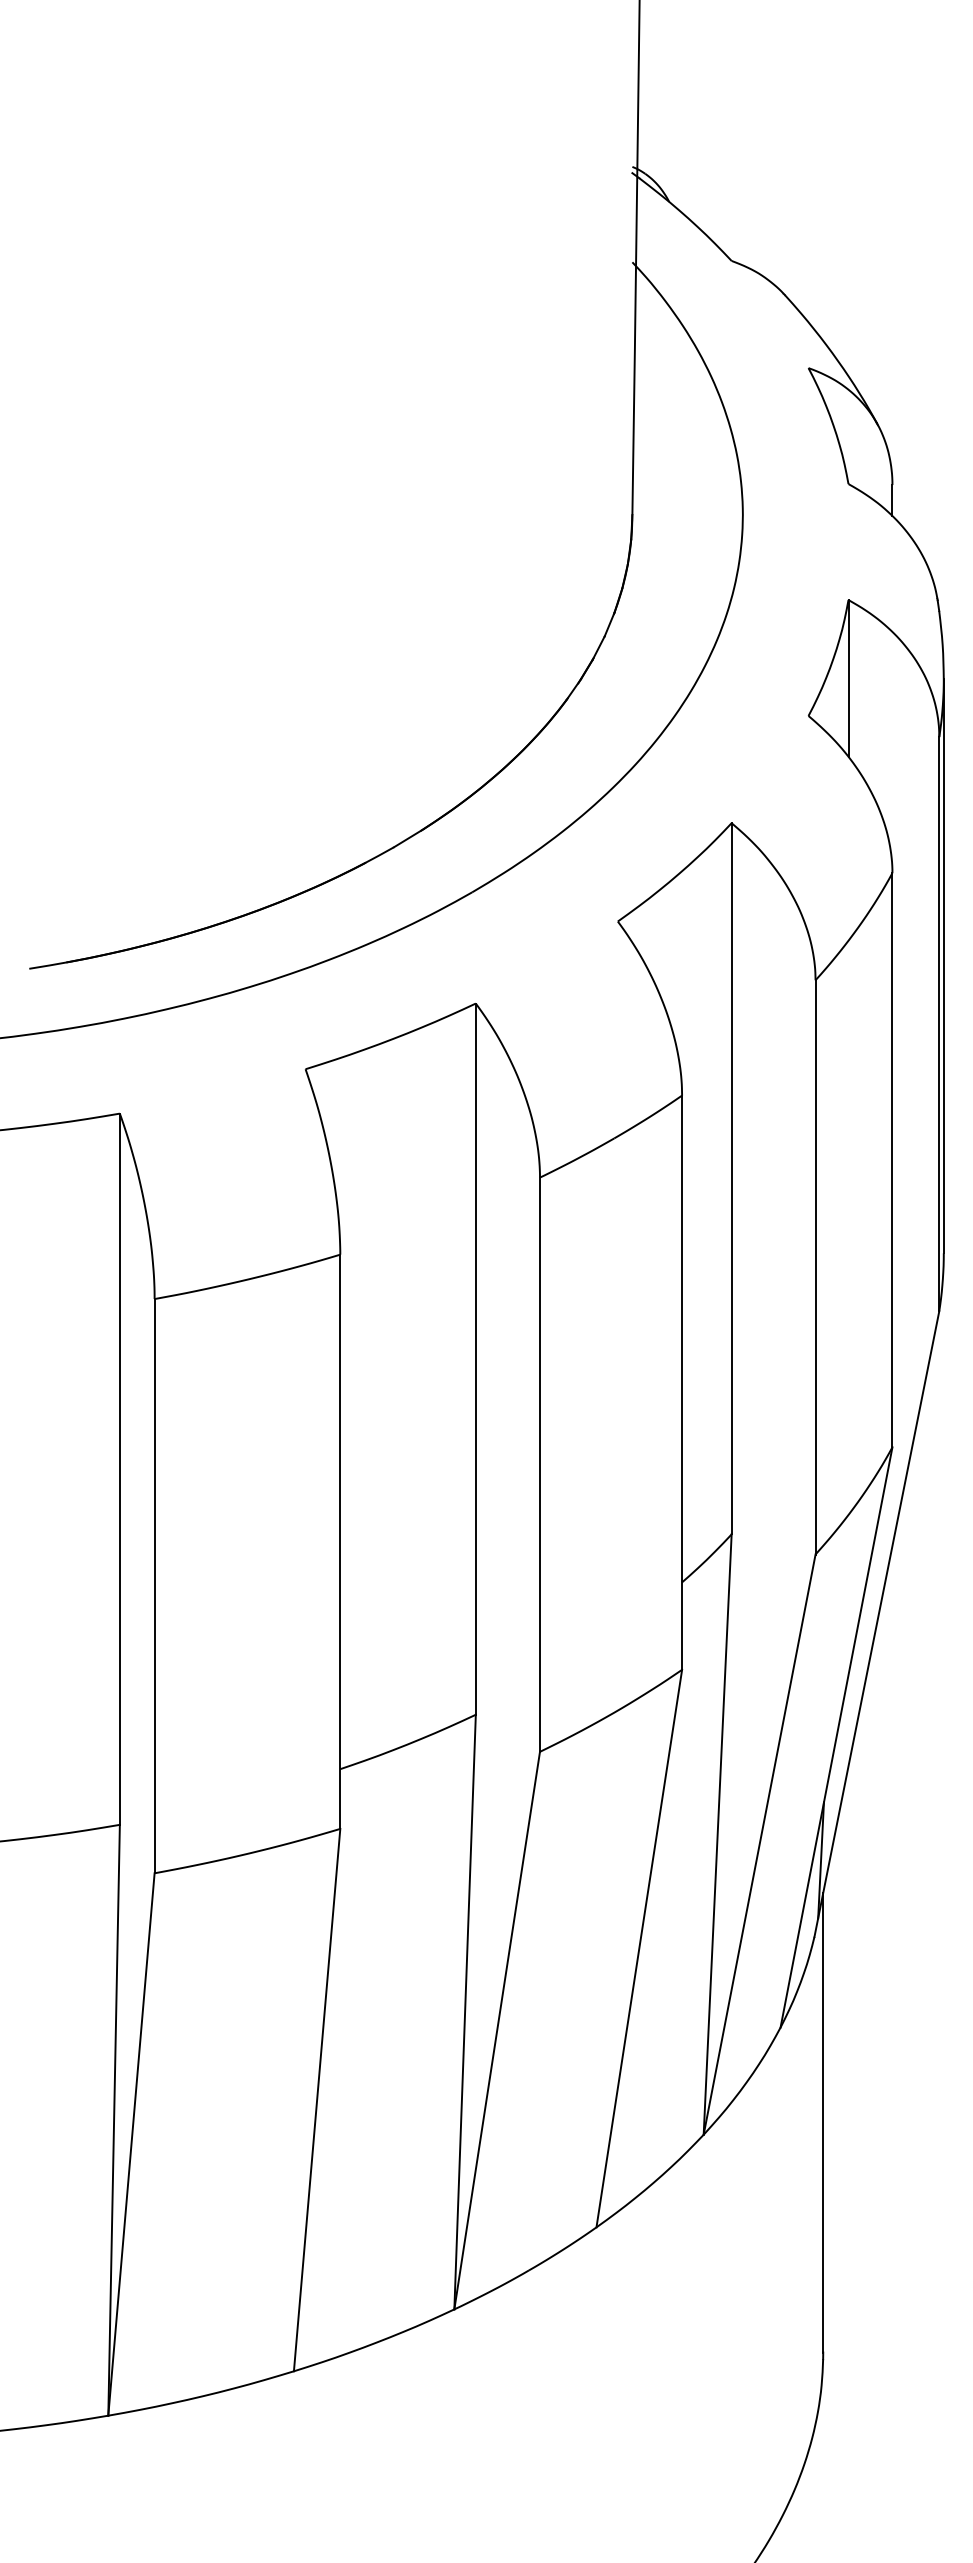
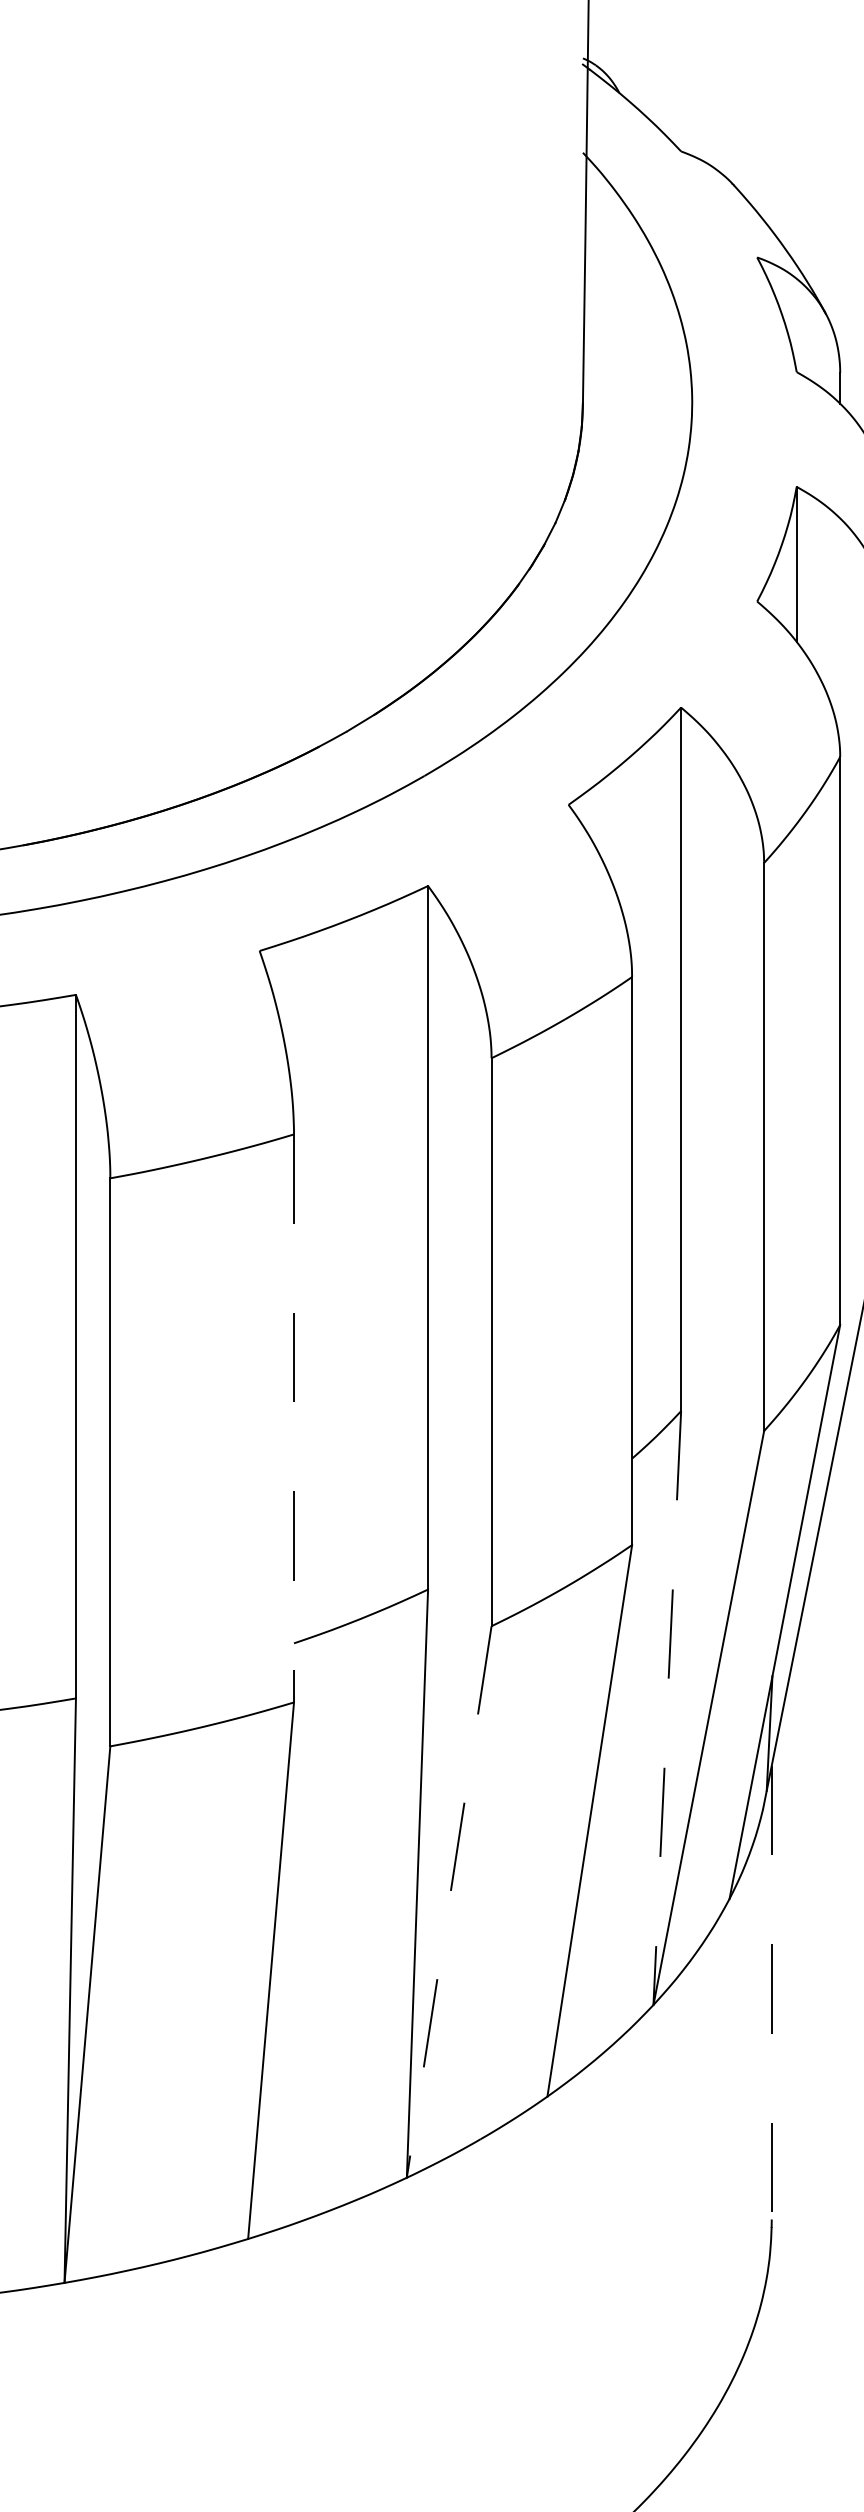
line: (340, 1542) -> (294, 1419), solid -> dashed
line: (717, 1834) -> (667, 1707), solid -> dashed
line: (497, 2031) -> (449, 1902), solid -> dashed
line: (823, 2122) -> (771, 1992), solid -> dashed

